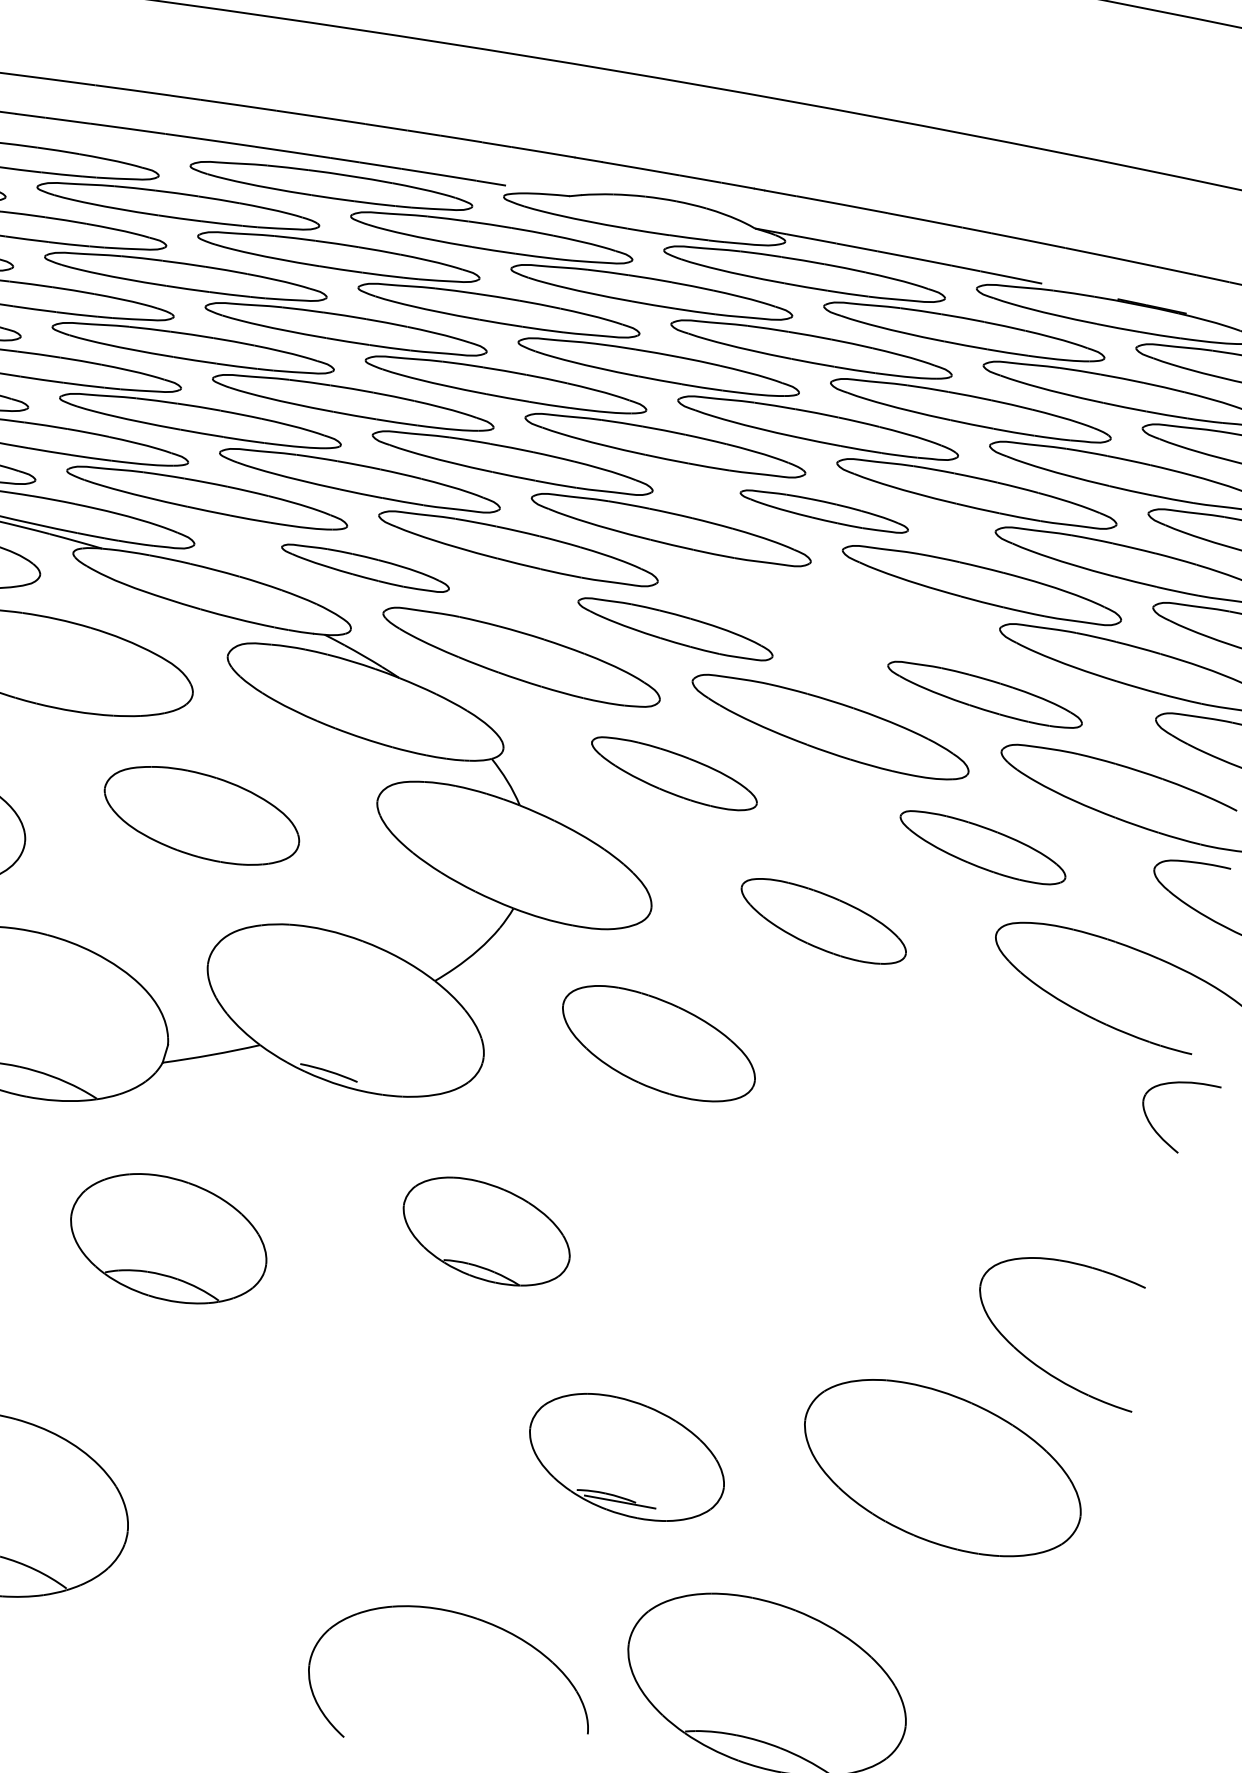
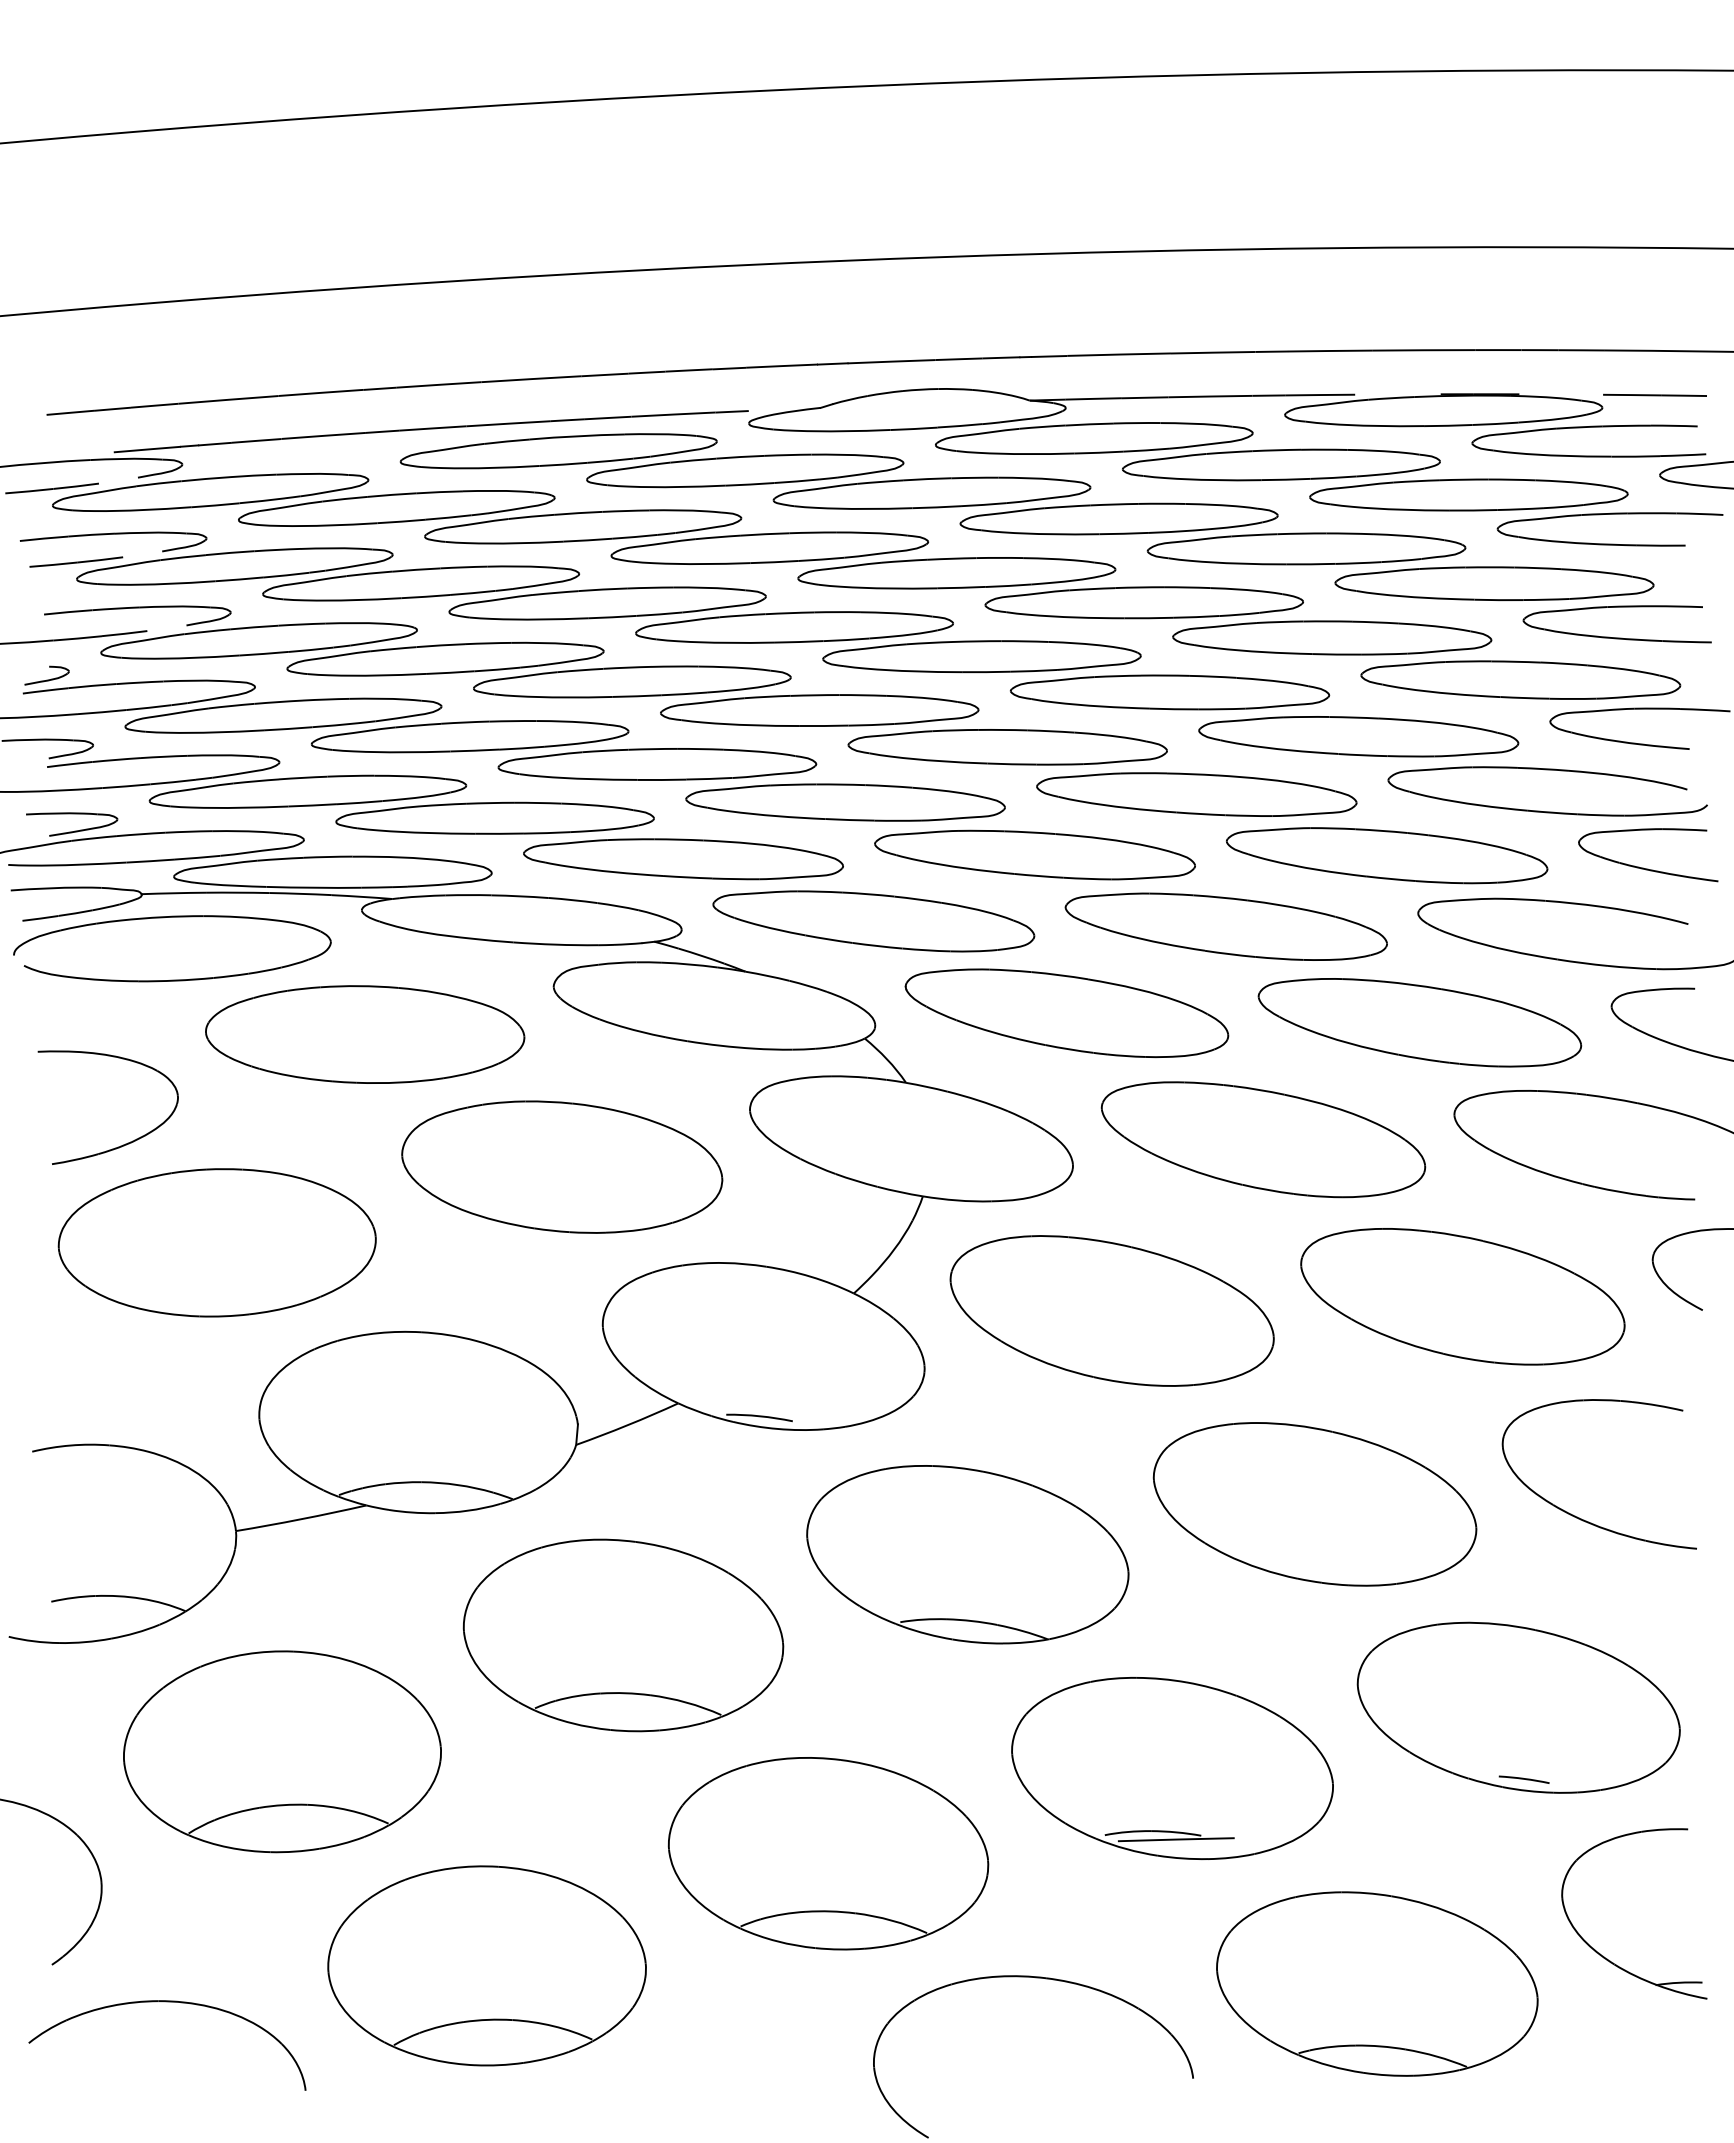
part: (824, 511) -> (1170, 692), size x1.67
part: (365, 567) -> (683, 859), size x1.67
part: (828, 605) -> (1196, 794), added
part: (675, 628) -> (1034, 854), size x1.43
part: (985, 694) -> (1387, 855), size x1.43
part: (673, 774) -> (1066, 1013), size x1.67
part: (202, 815) -> (562, 1166), size x1.43
part: (982, 847) -> (1419, 1022), size x1.67
part: (823, 921) -> (1263, 1139), size x1.67
part: (658, 1043) -> (1111, 1310), size x1.43
part: (969, 1096) -> (1462, 1296), added
part: (486, 1231) -> (967, 1554), size x1.67
part: (168, 1239) -> (623, 1635), size x1.43
part: (800, 1251) -> (1314, 1504), added
part: (1033, 1361) -> (1577, 1516), moved
part: (627, 1457) -> (1172, 1768), size x1.43
part: (308, 1468) -> (828, 1853), added
line: (933, 1532) -> (1523, 1779), added
part: (968, 1698) -> (1599, 1952), added

